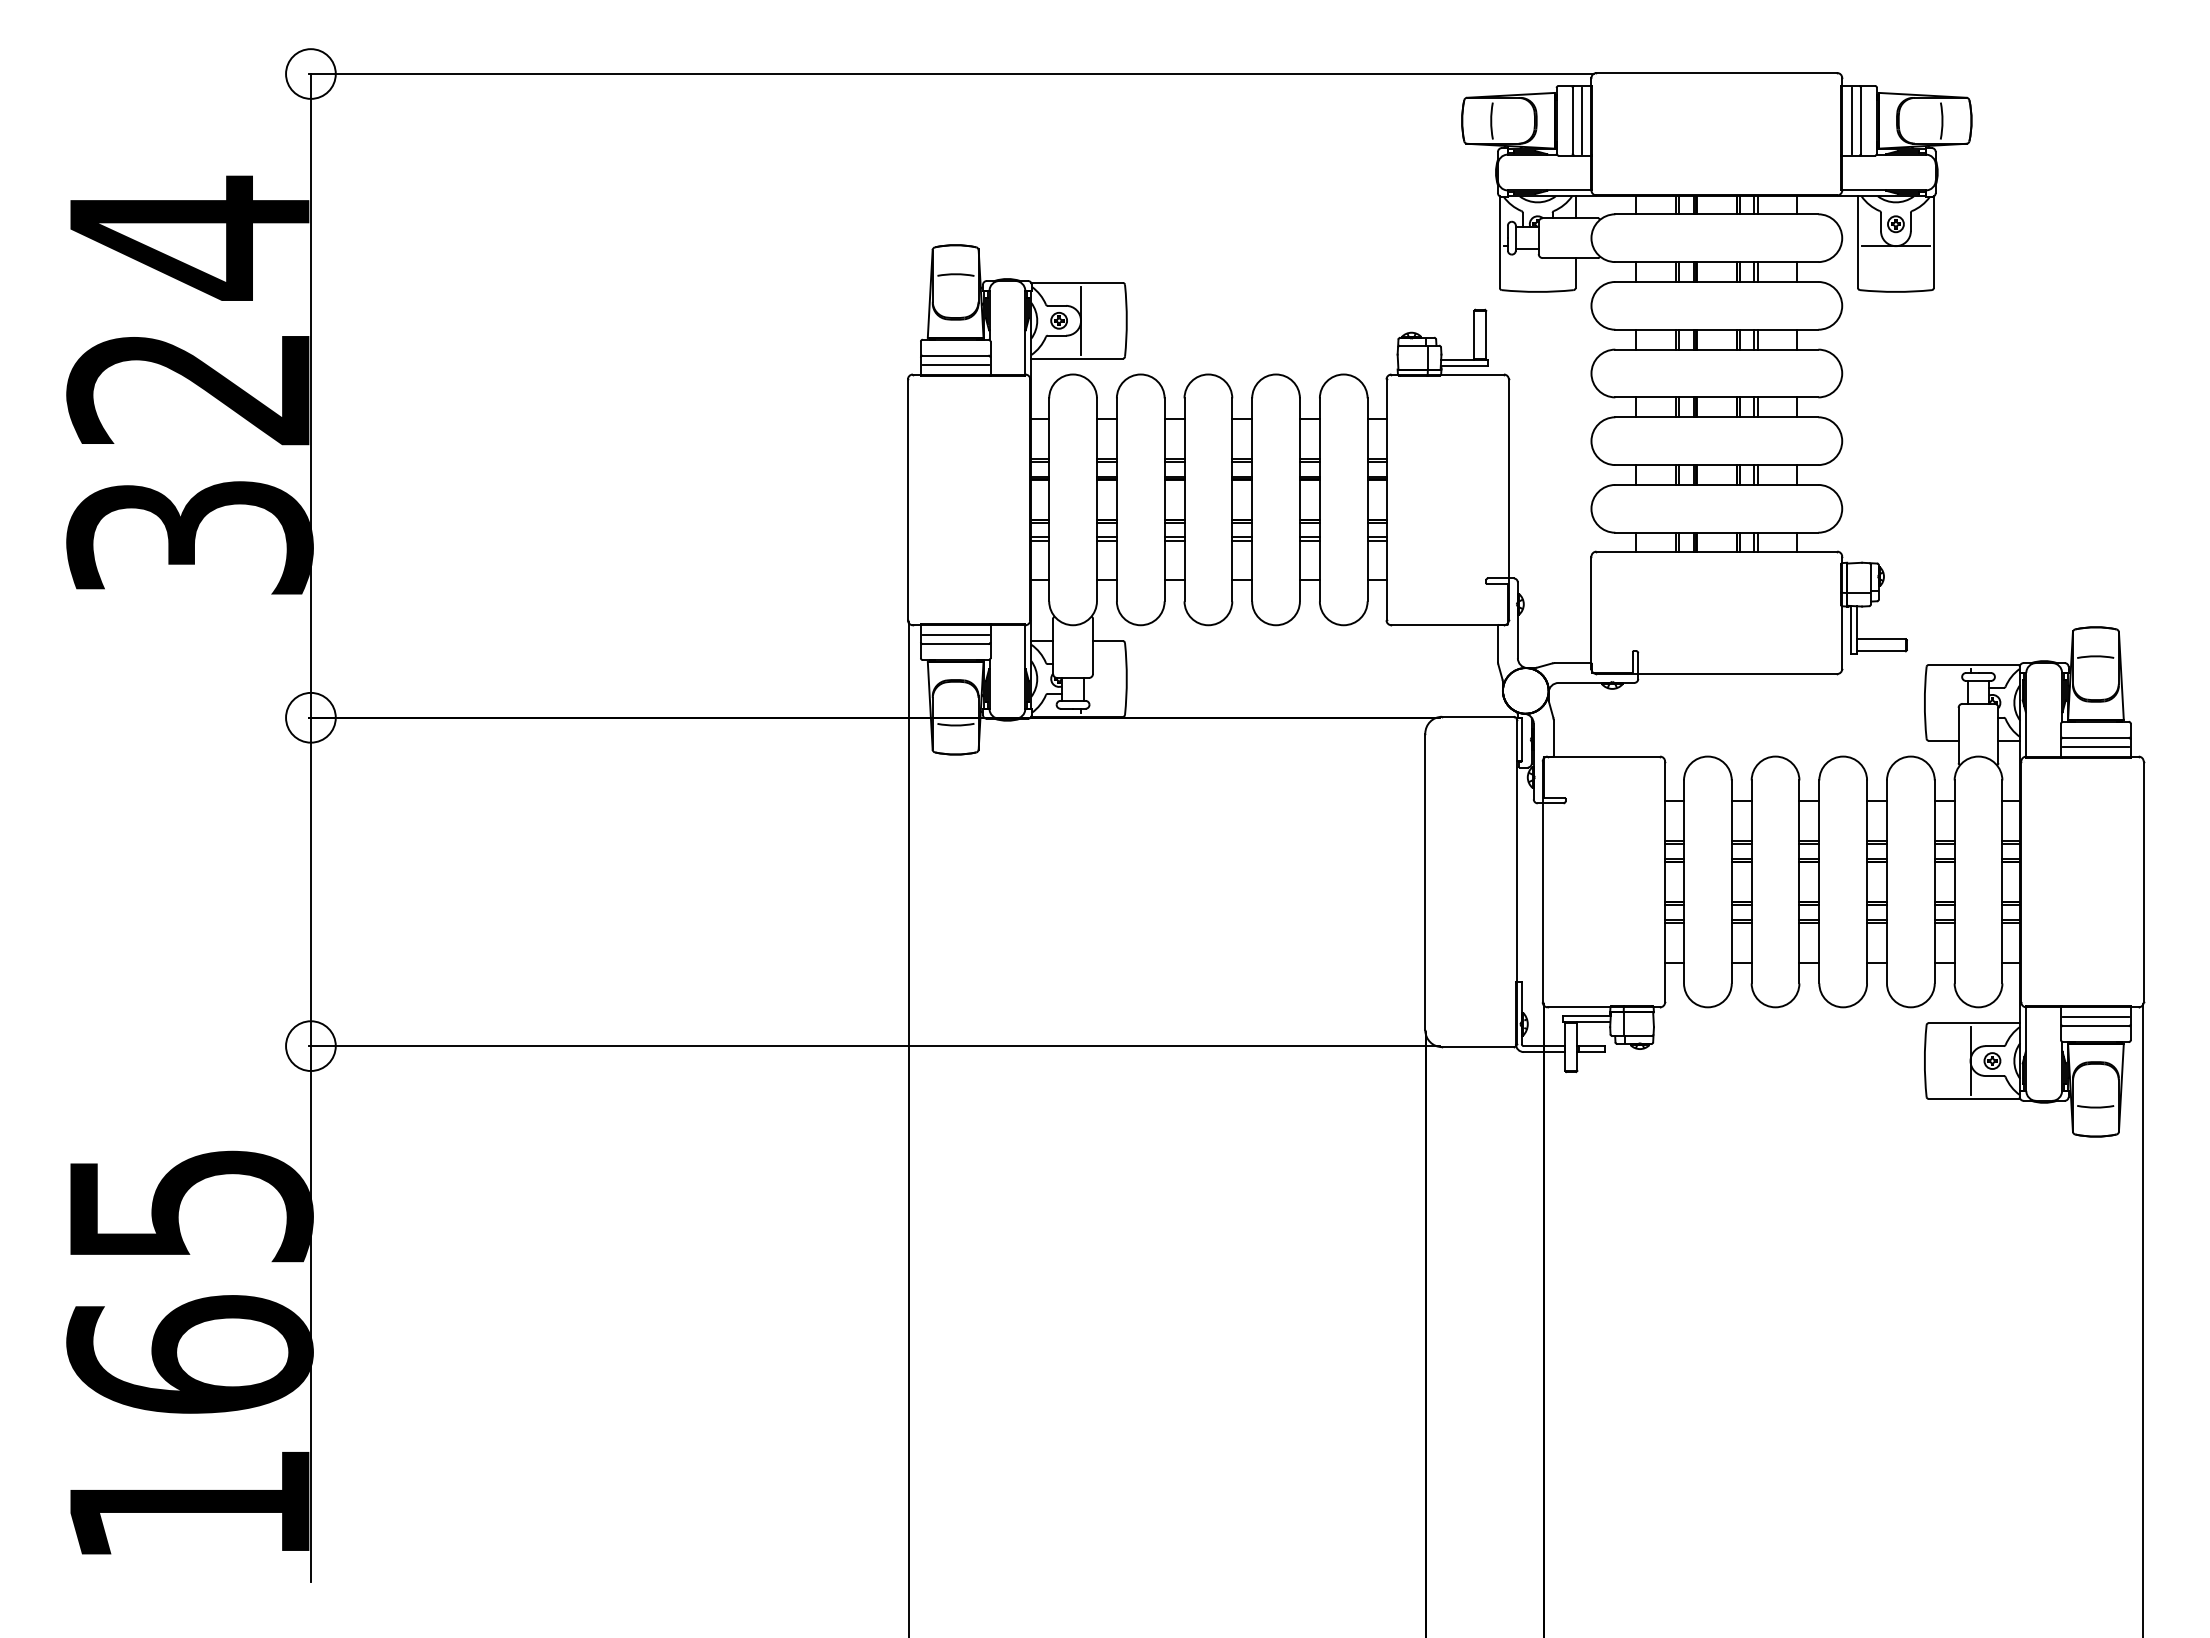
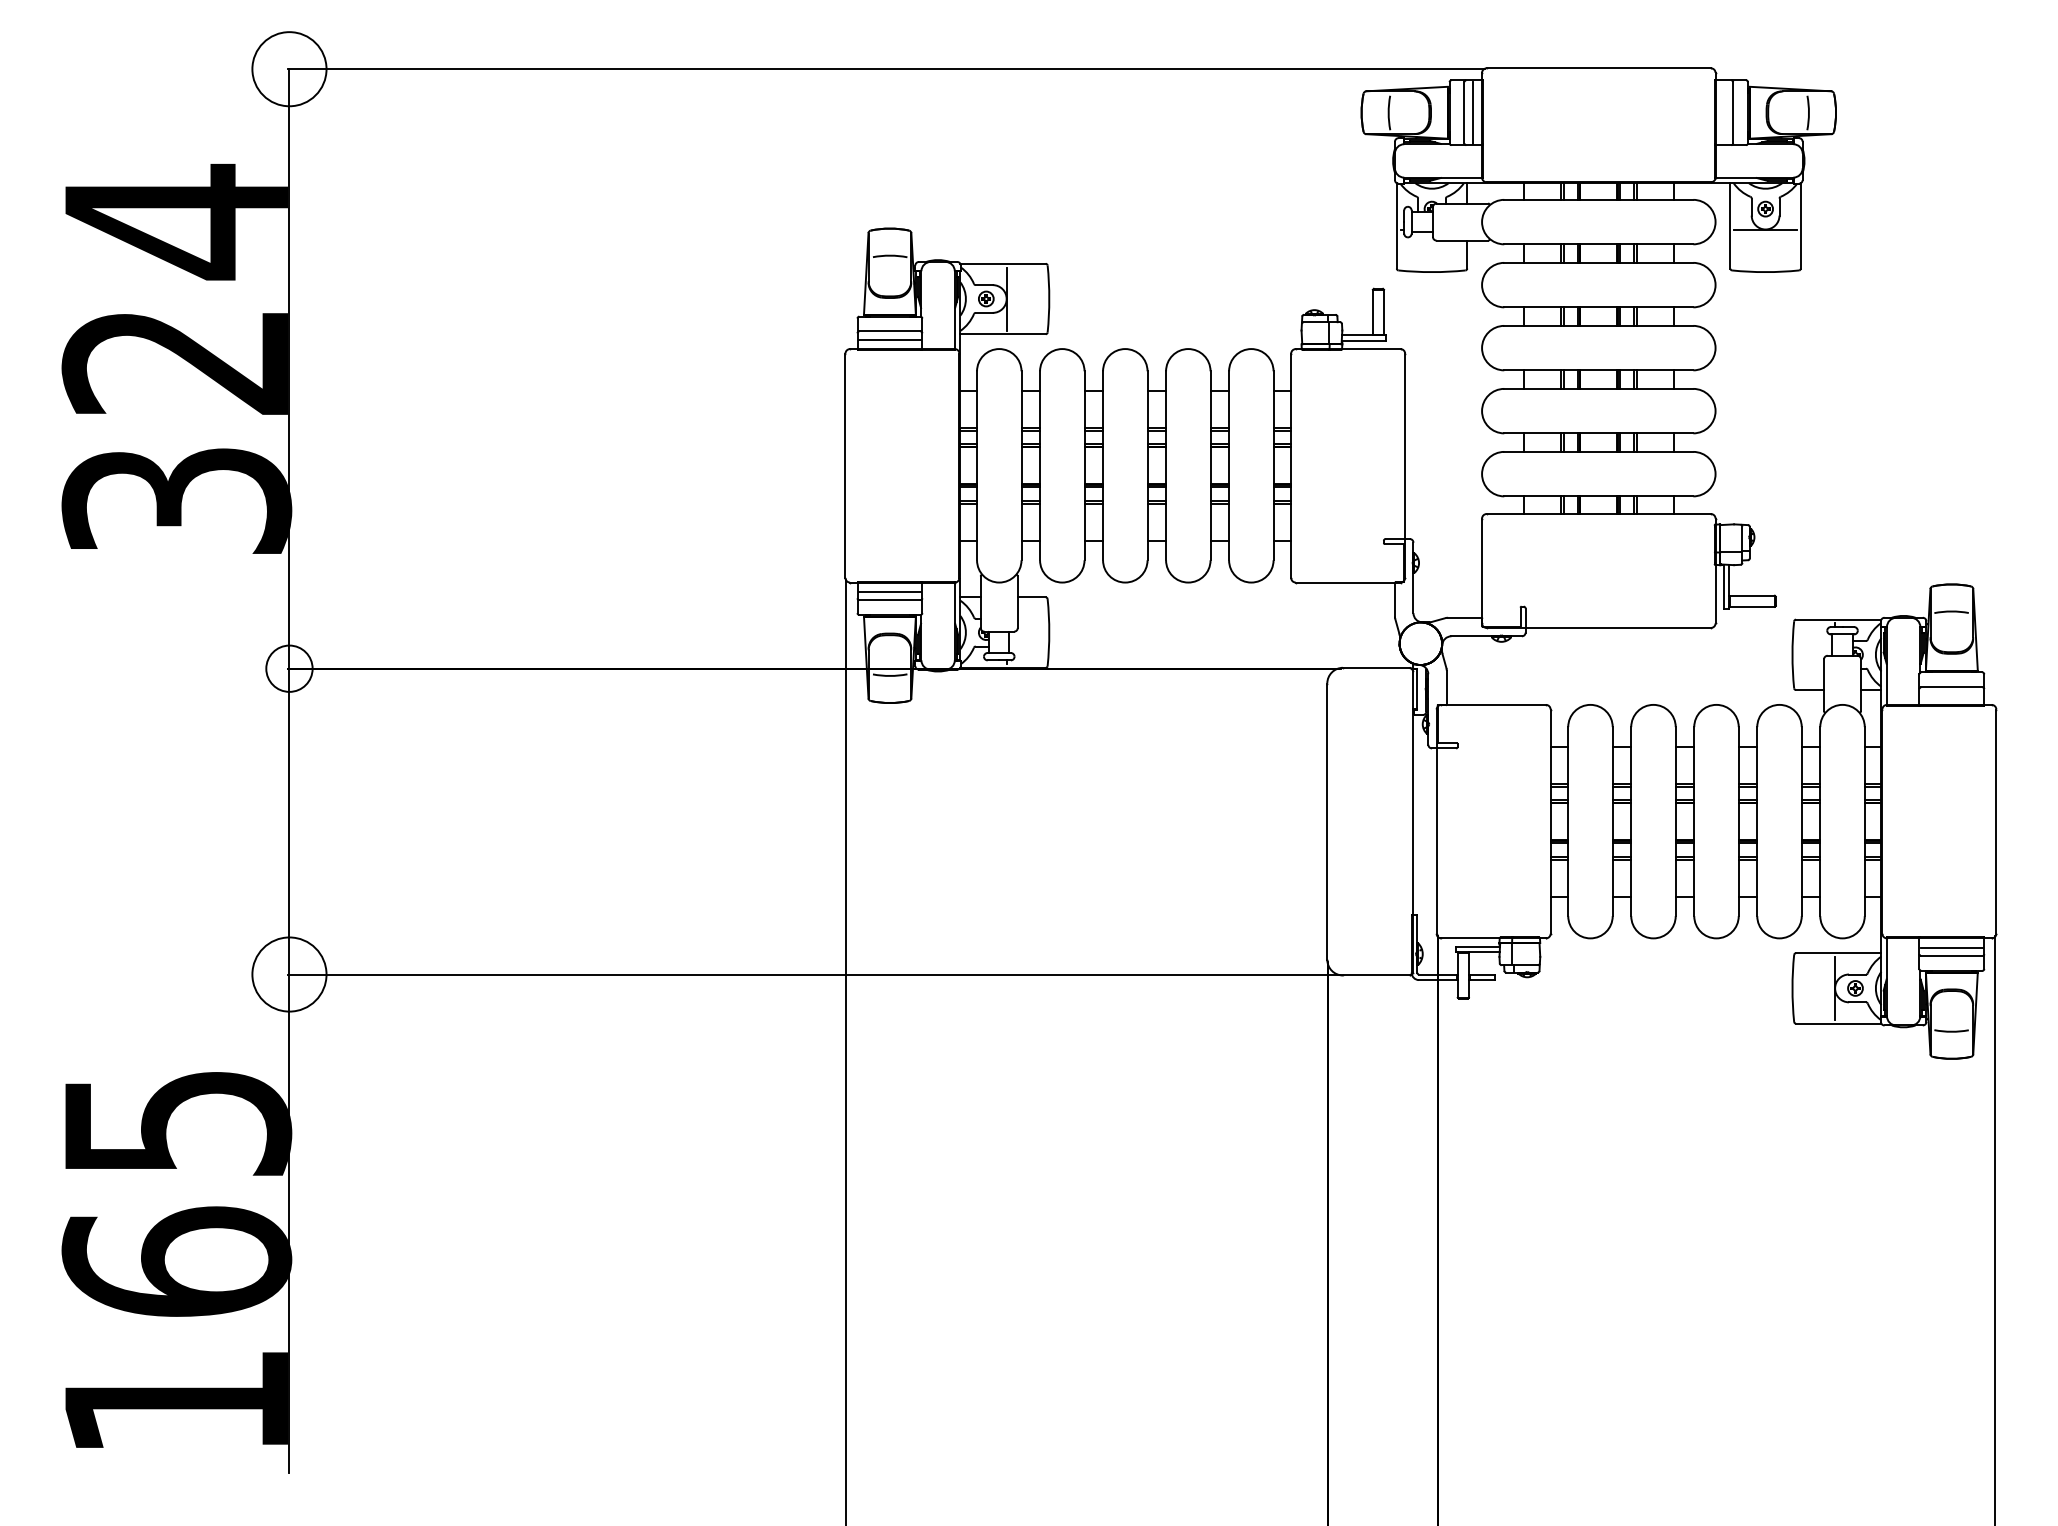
circle: (310, 73) -> (289, 68), size x1.6
line: (1852, 120) -> (1725, 112), removed
line: (2095, 746) -> (1951, 695), removed
circle: (310, 1046) -> (289, 974), size x1.6

